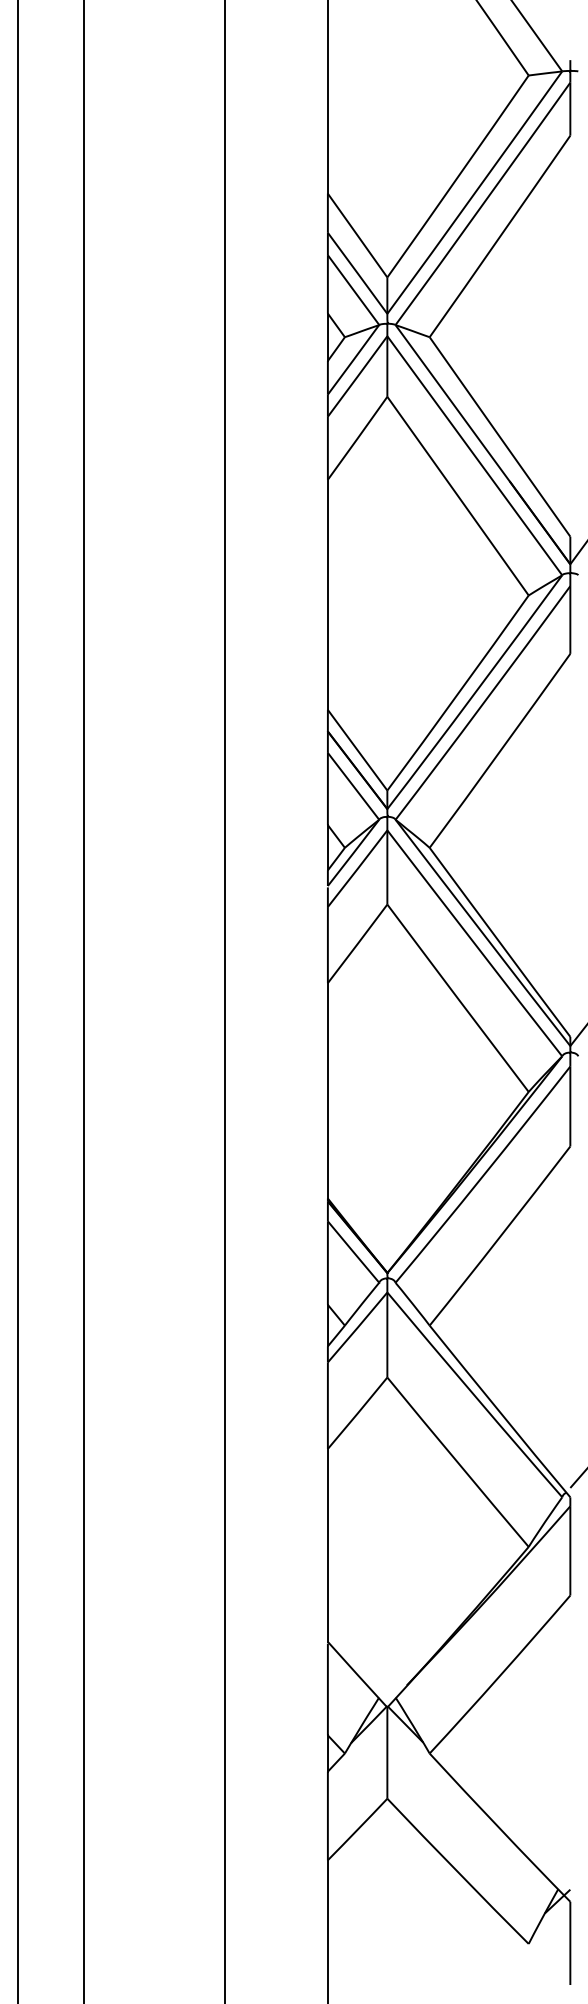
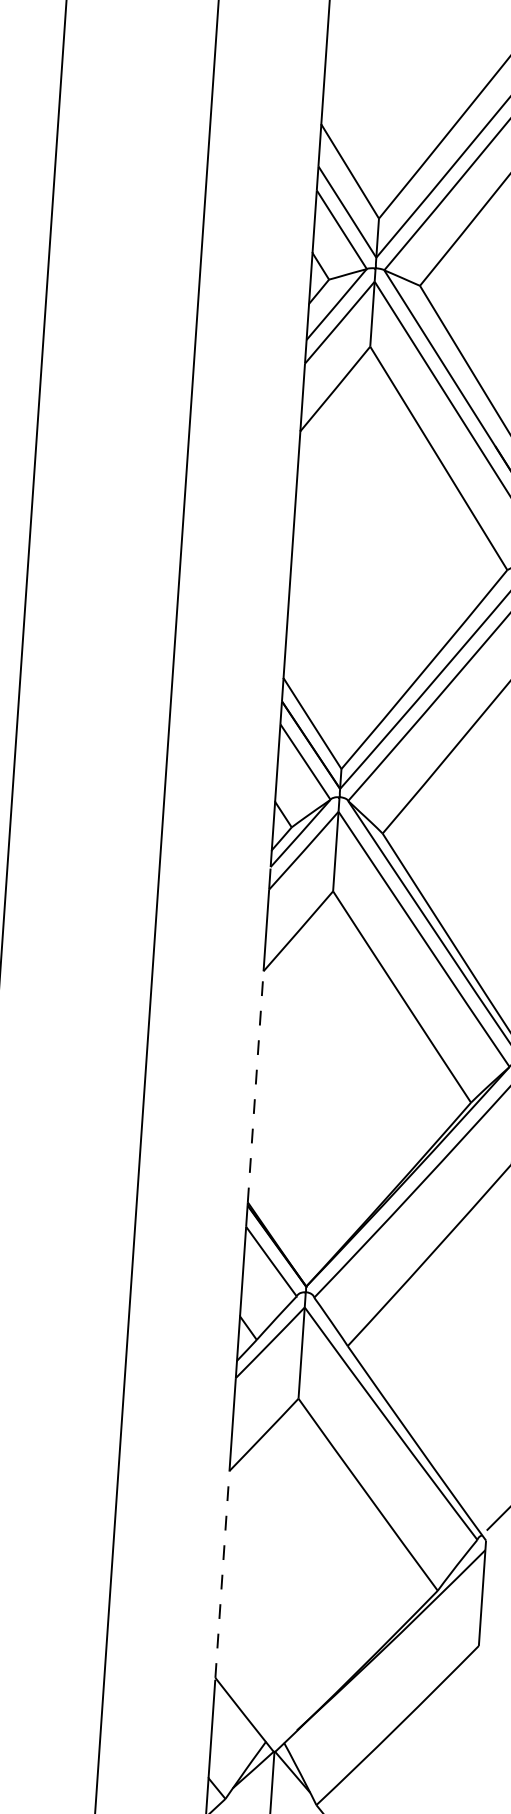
line: (327, 1090) -> (255, 1086), solid -> dashed
line: (327, 1544) -> (222, 1573), solid -> dashed

